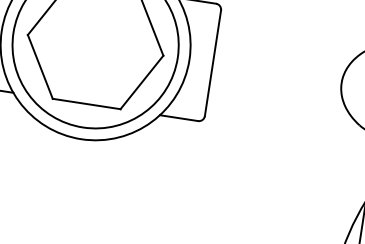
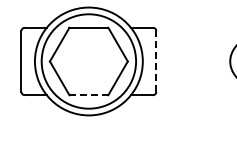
line: (213, 63) -> (156, 61), solid -> dashed
line: (87, 104) -> (89, 95), solid -> dashed

